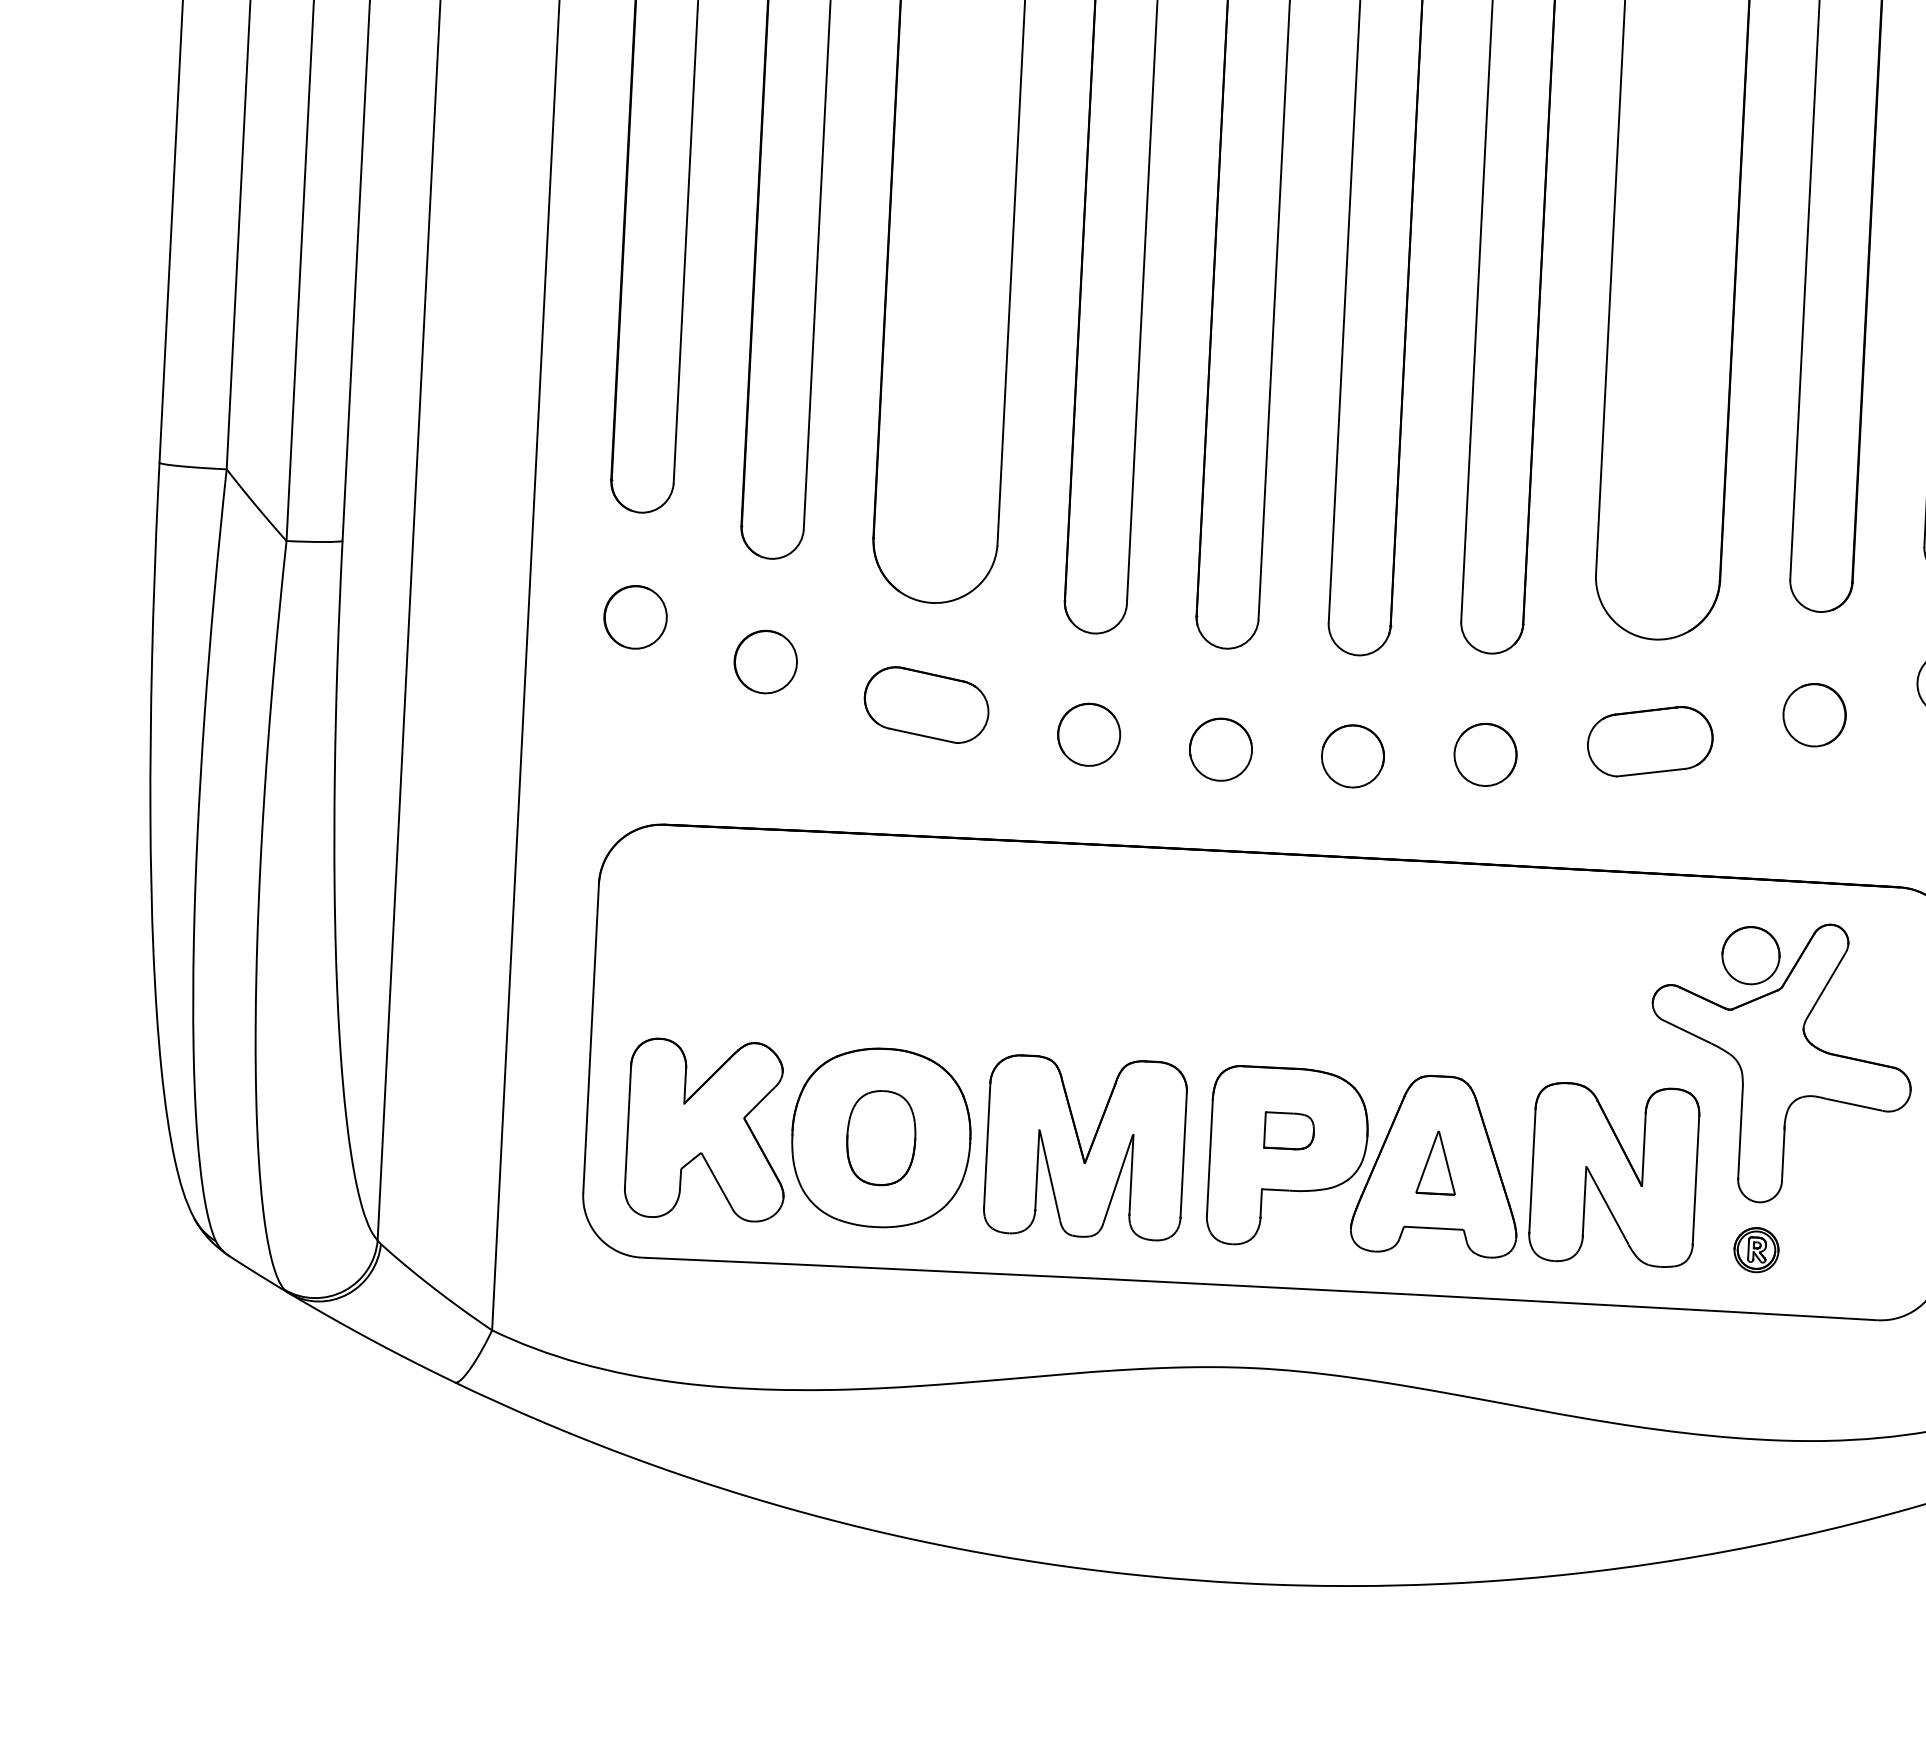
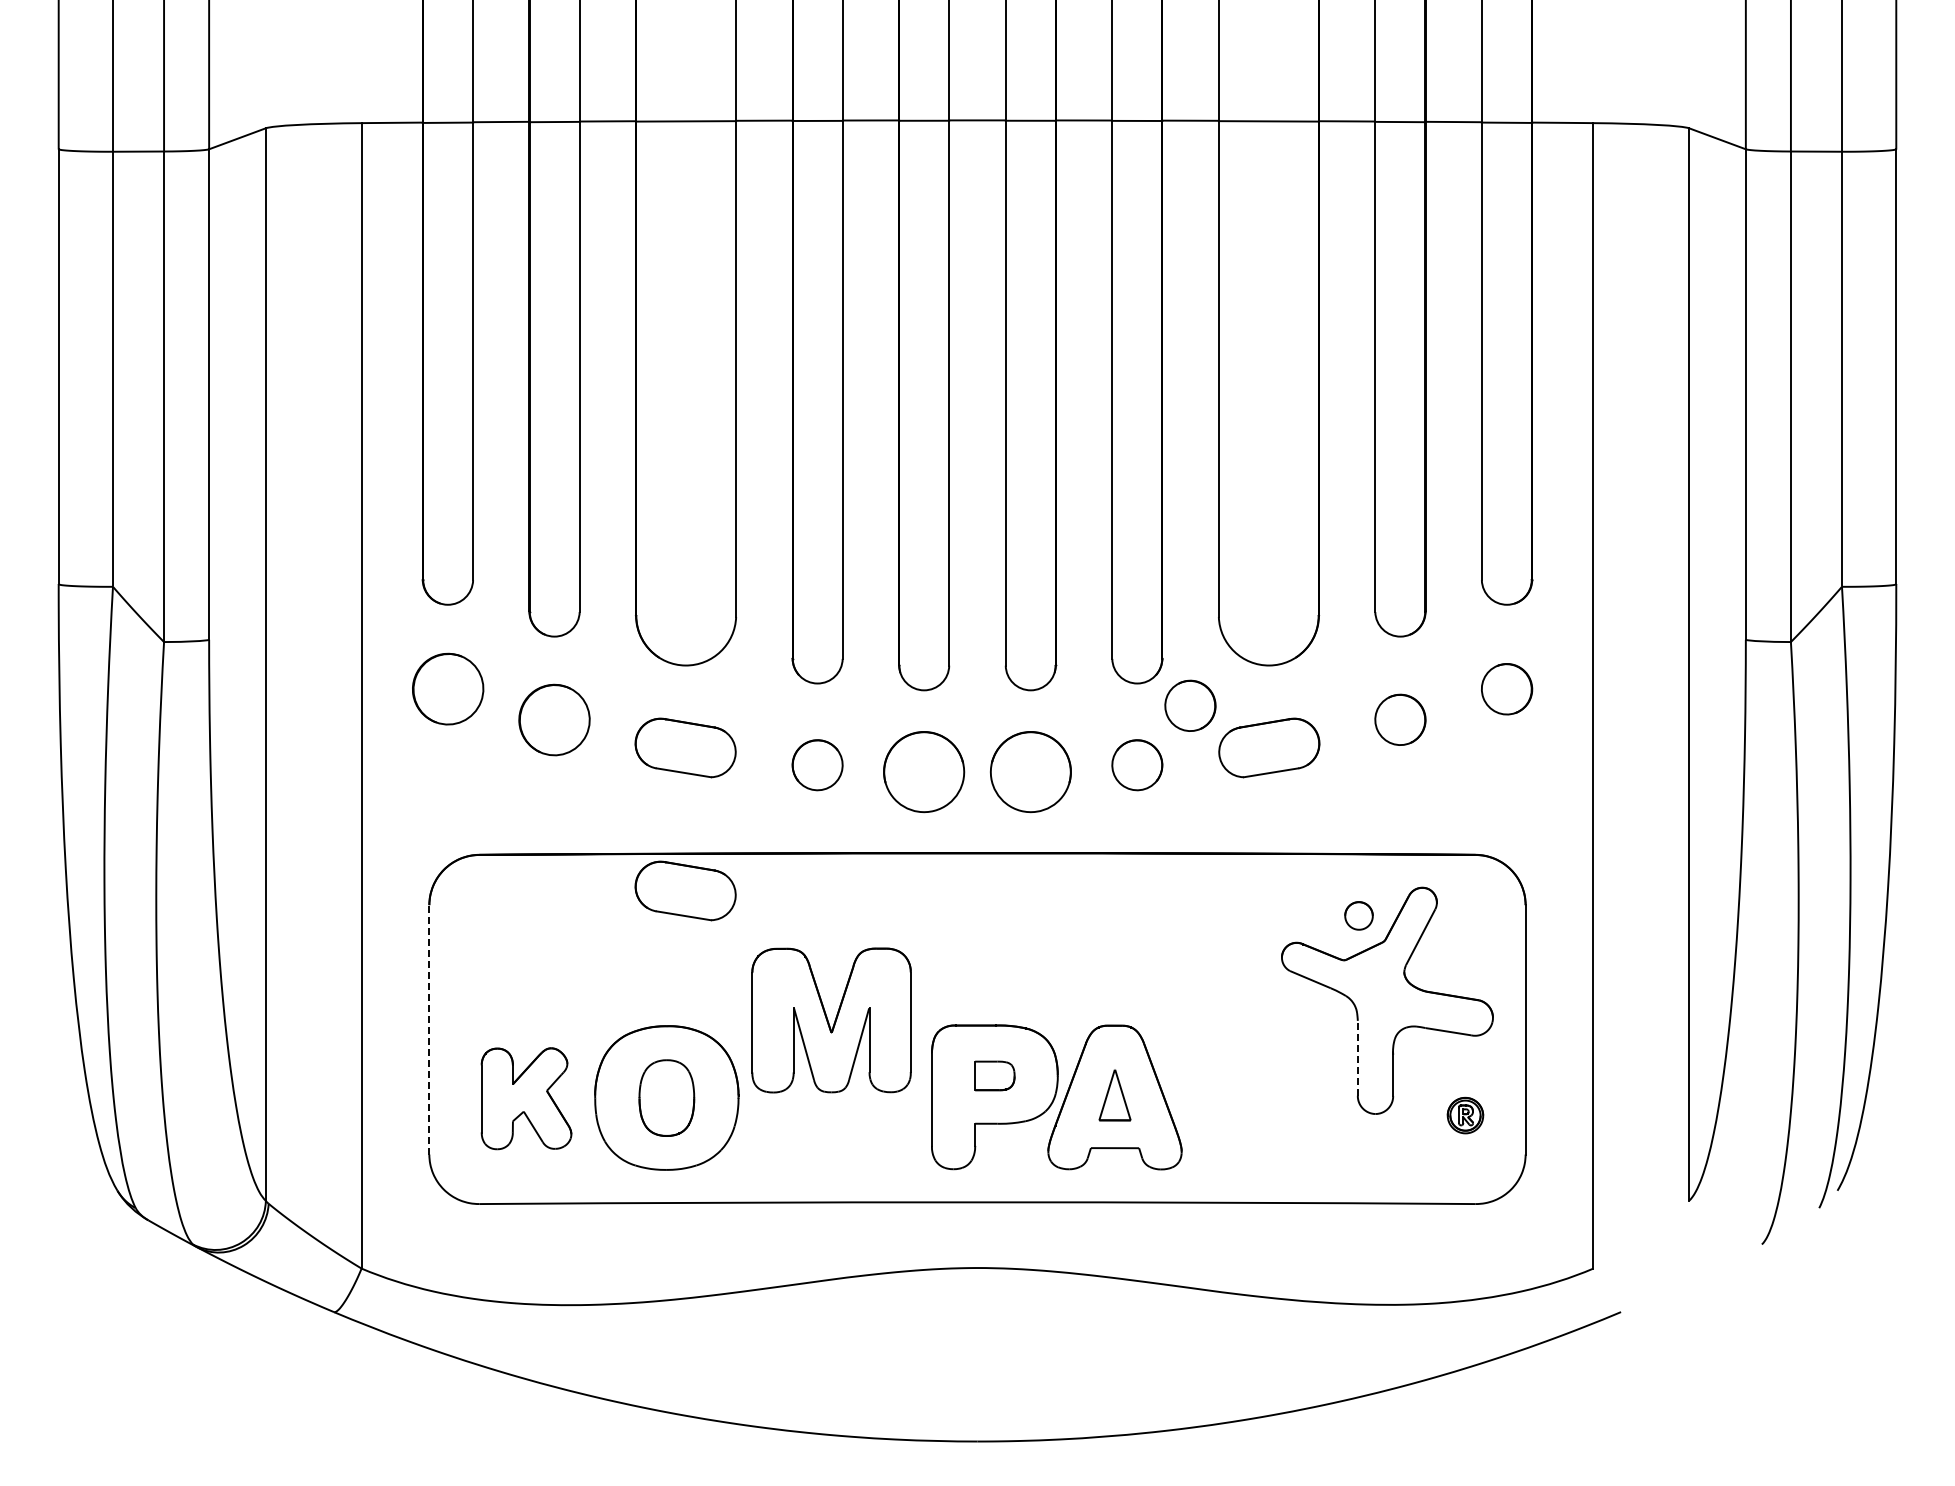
part: (634, 617) -> (447, 689), size x1.4
part: (765, 661) -> (554, 719), size x1.4
part: (1555, 684) -> (1190, 705), added
part: (1221, 749) -> (924, 771), size x1.6
part: (1352, 755) -> (1030, 771), size x1.6
part: (917, 881) -> (685, 890), added
part: (1750, 955) -> (1358, 915), size x0.6
line: (591, 1038) -> (429, 1029), solid -> dashed
part: (707, 1129) -> (526, 1098), size x0.7
line: (1740, 1132) -> (1357, 1058), solid -> dashed
part: (1085, 1147) -> (831, 1020), moved
part: (1613, 1174) -> (1257, 1097), removed
part: (1756, 1250) -> (1465, 1115), moved

